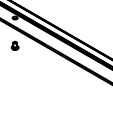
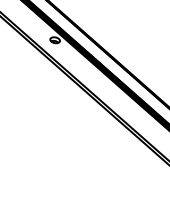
part: (14, 45) -> (43, 93), removed

